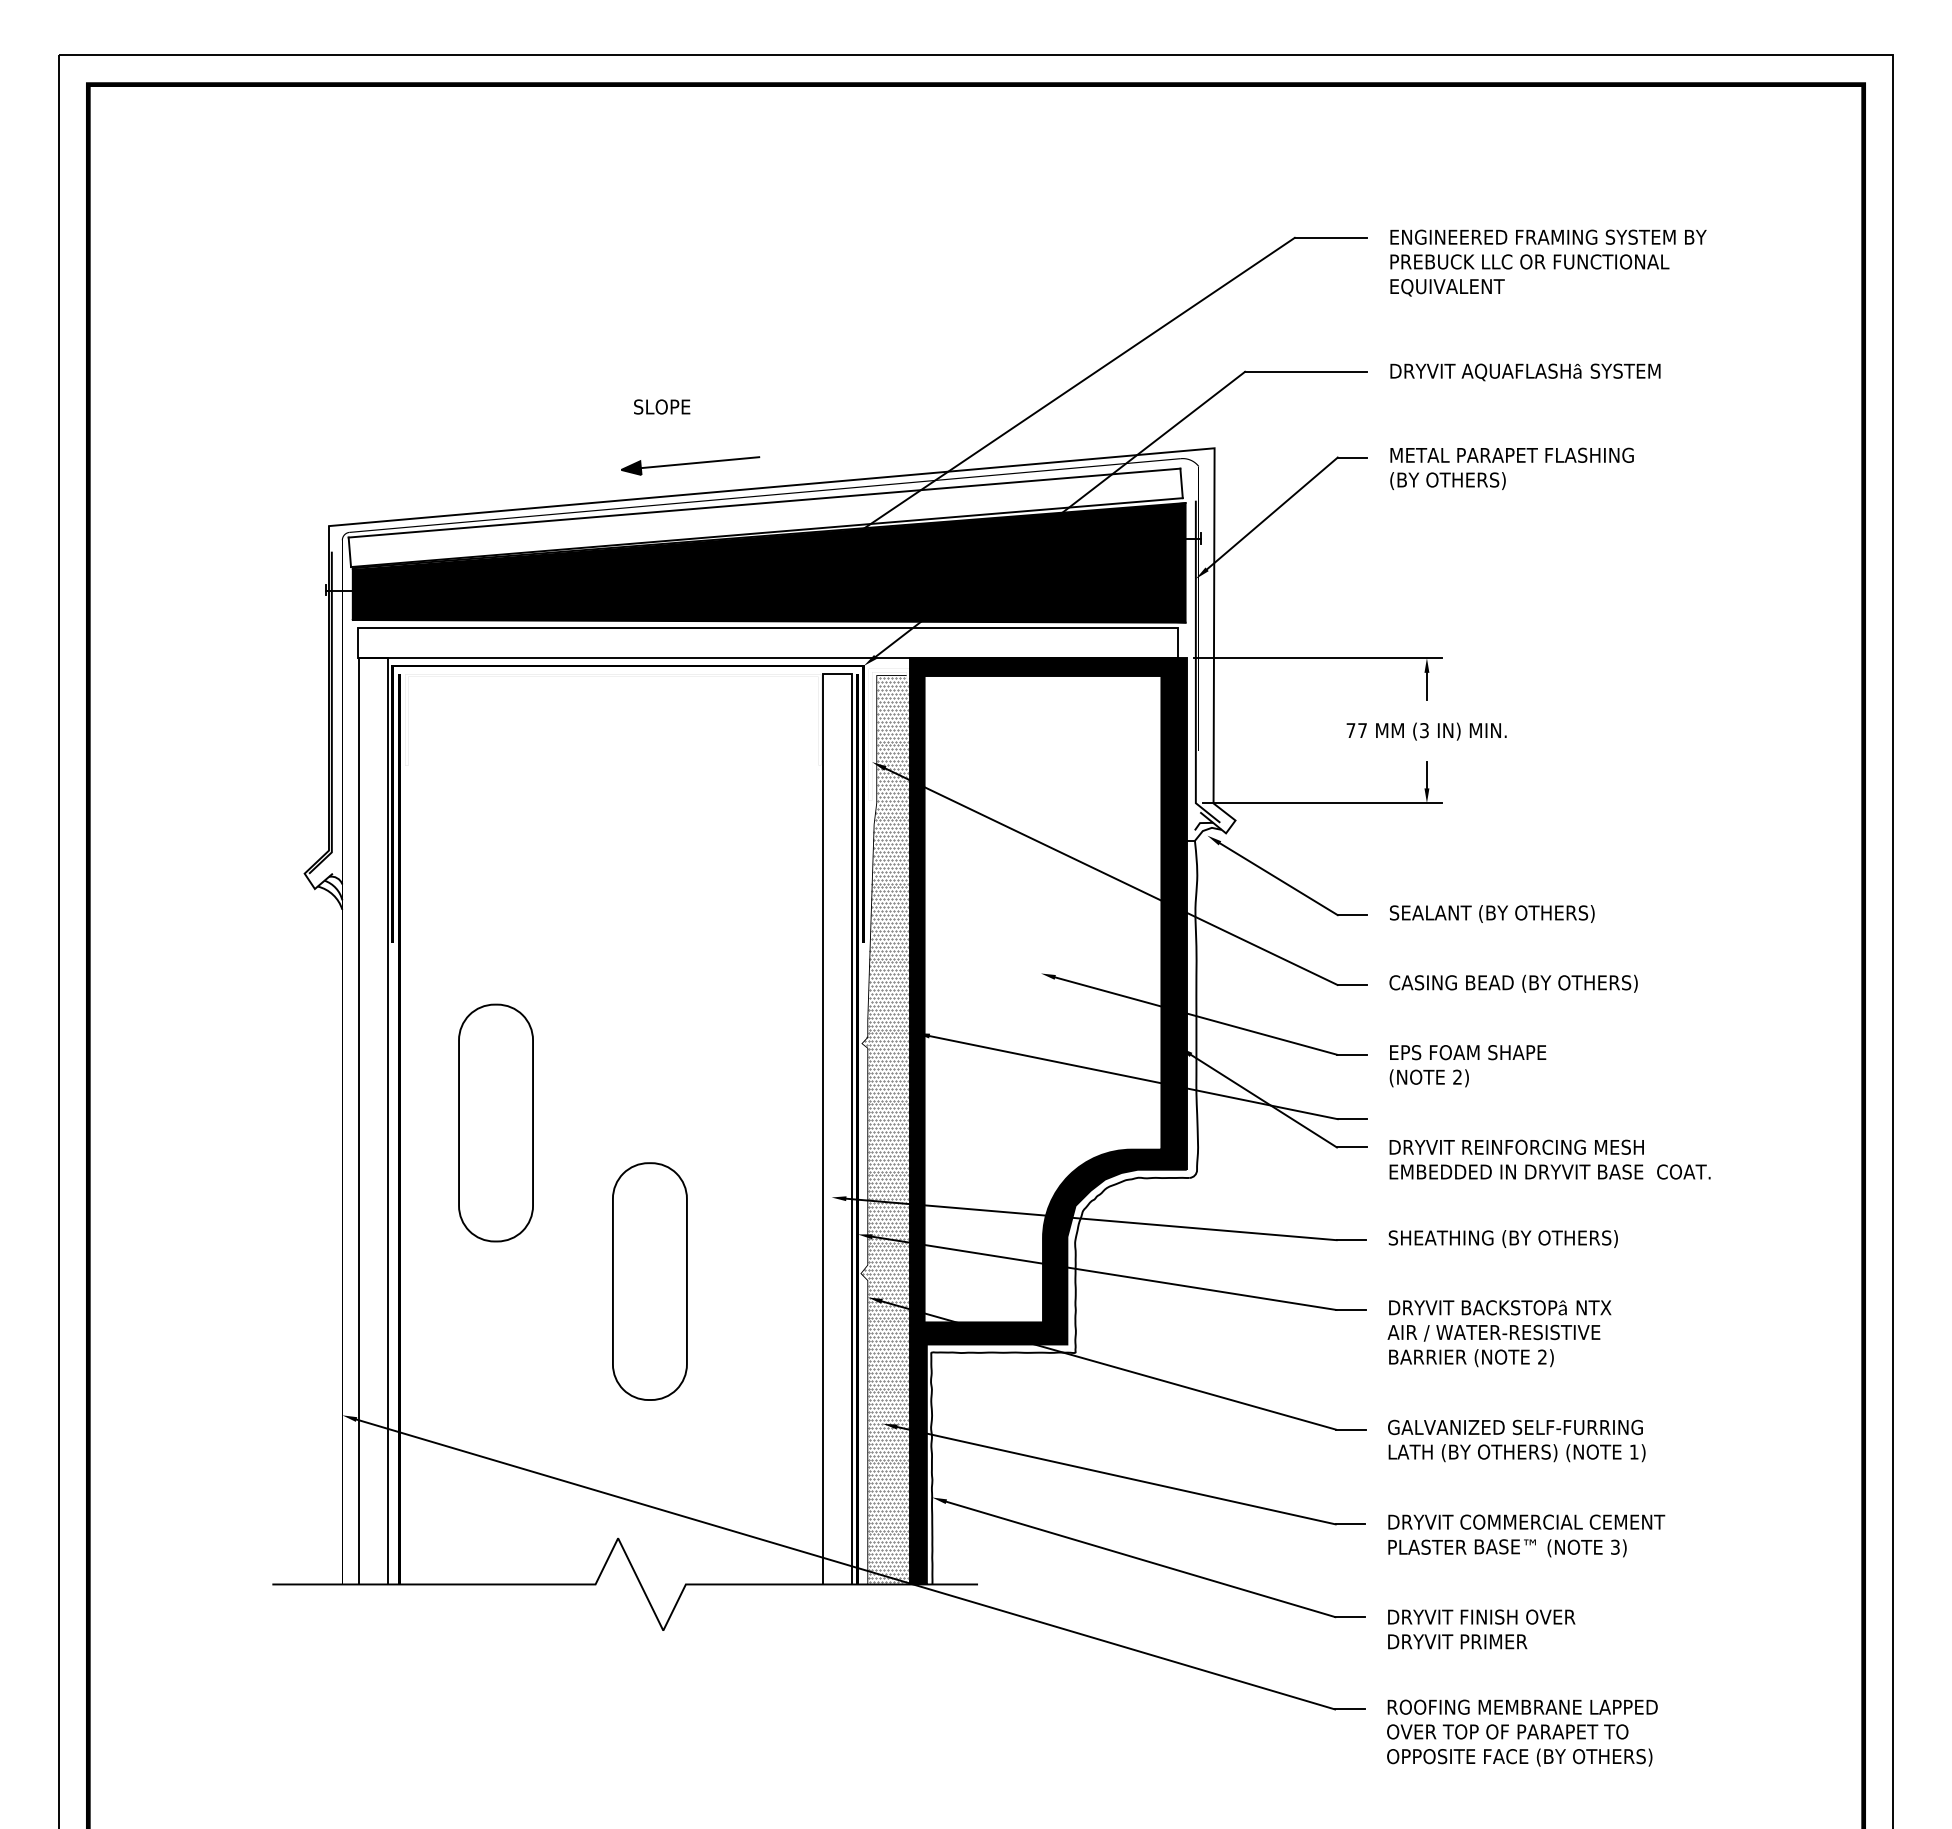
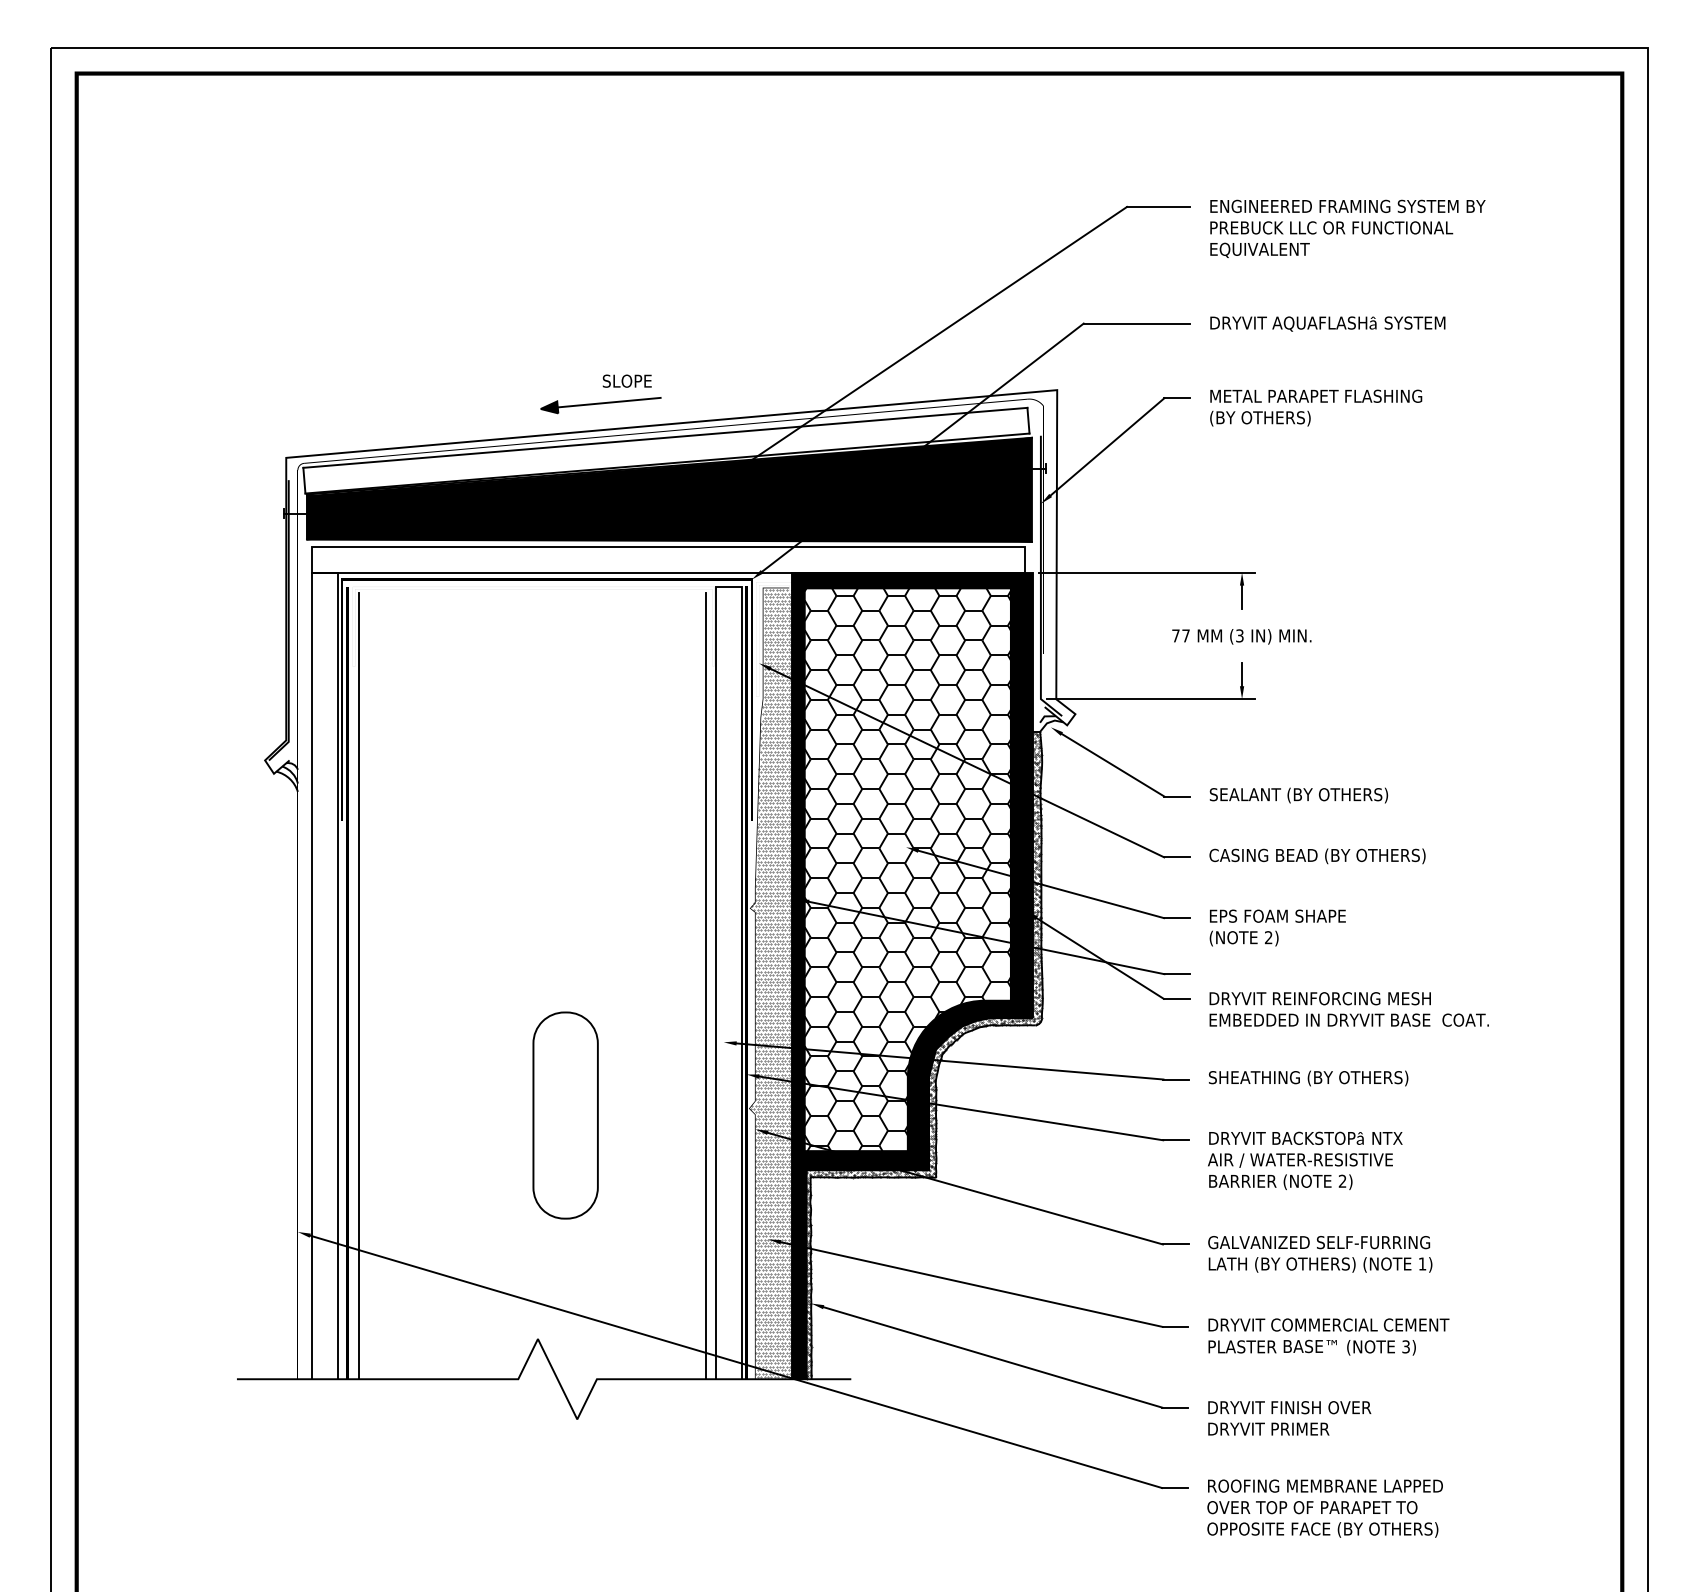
text: (661, 406) -> (626, 380), moved
hatch: (1042, 998) -> (907, 869), added
part: (495, 1122) -> (431, 977), removed
line: (411, 1133) -> (358, 986), added
line: (811, 1133) -> (706, 986), added
hatch: (1062, 1212) -> (924, 1055), added

